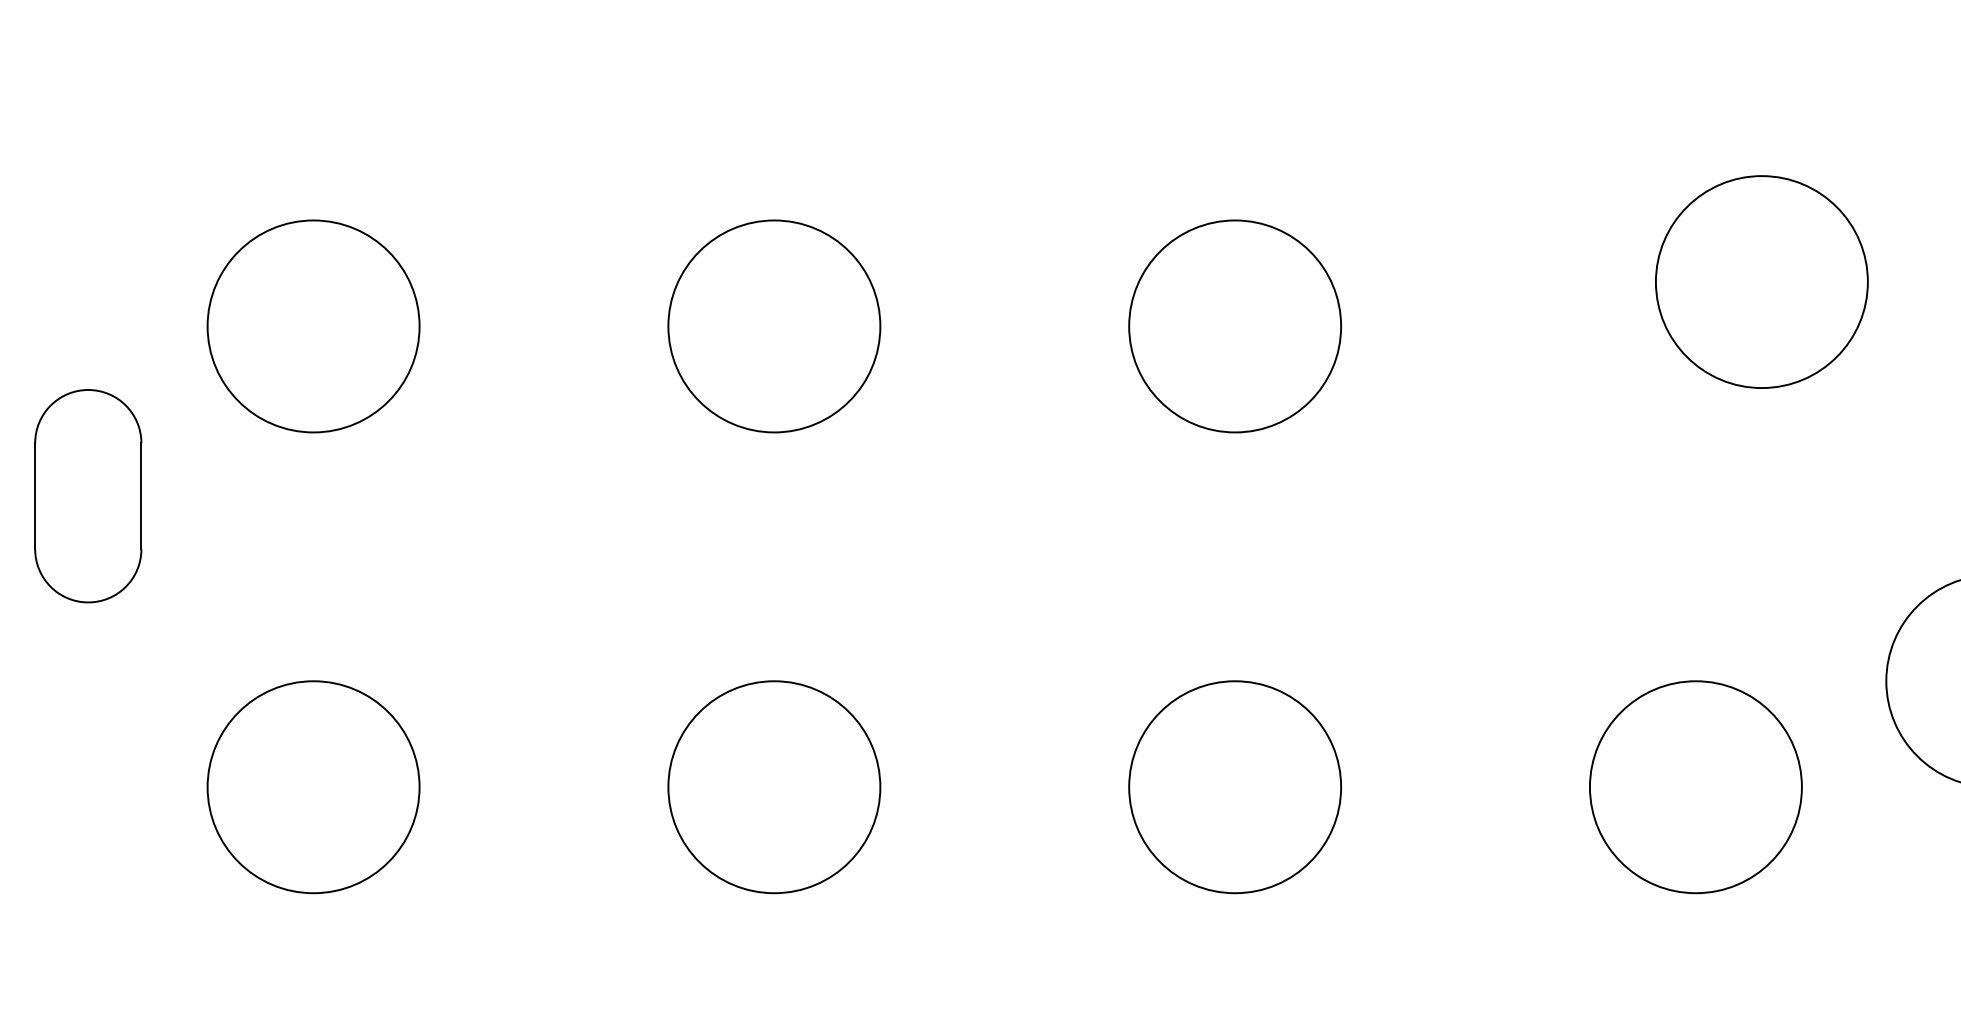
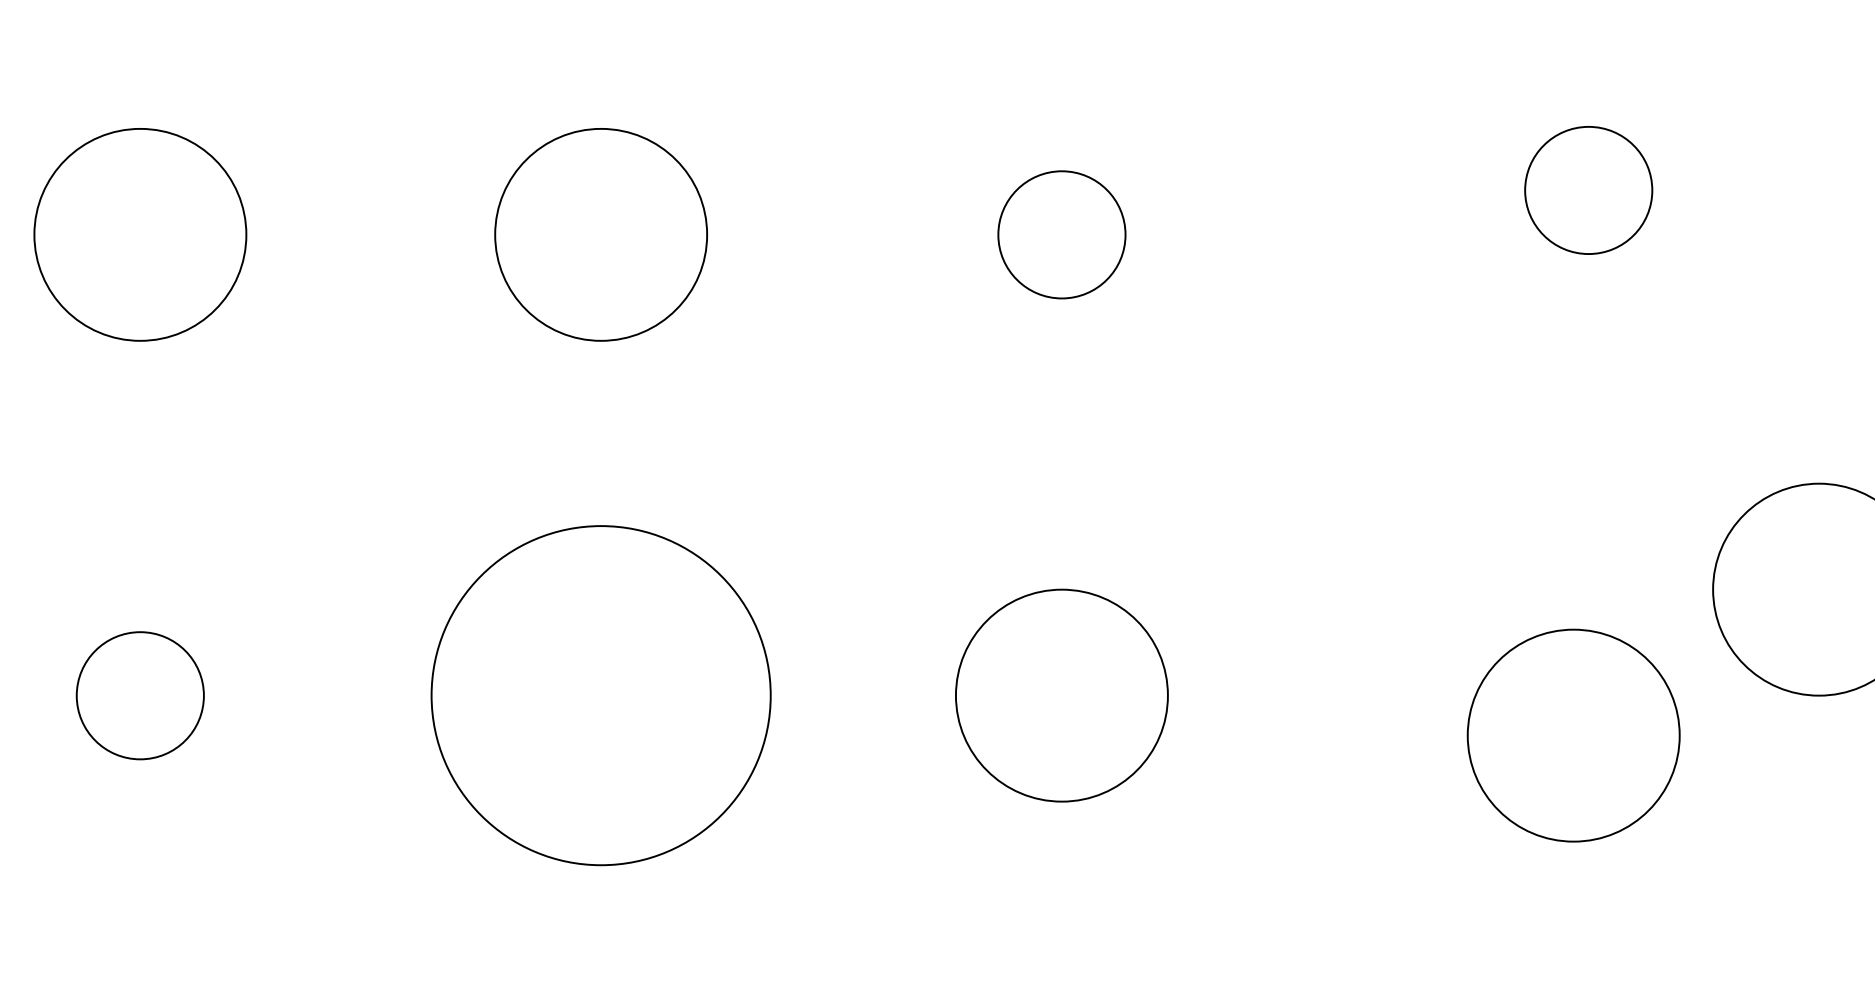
circle: (1761, 281) -> (1588, 189), size x0.6
circle: (1235, 326) -> (1062, 234), size x0.6
circle: (313, 787) -> (140, 695), size x0.6
circle: (774, 787) -> (601, 695), size x1.6
circle: (1695, 787) -> (1573, 735), moved

